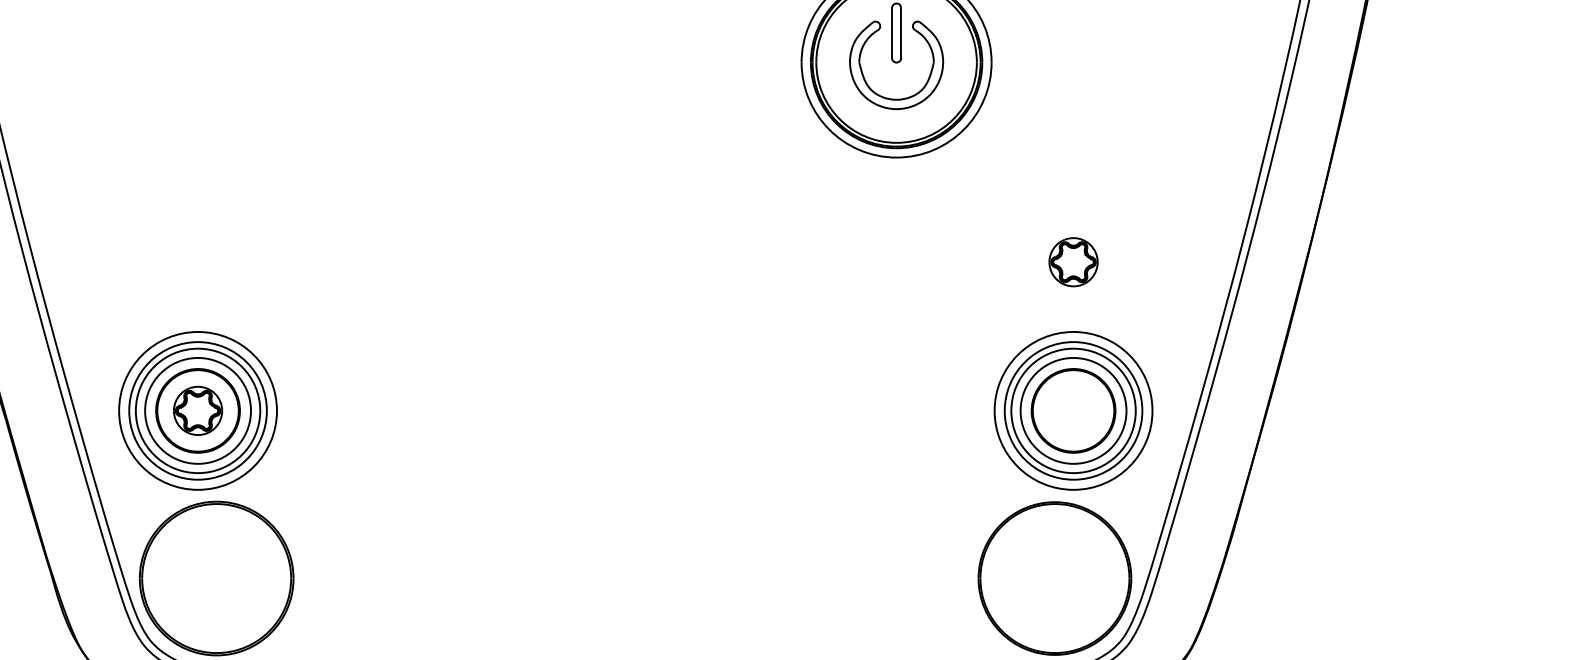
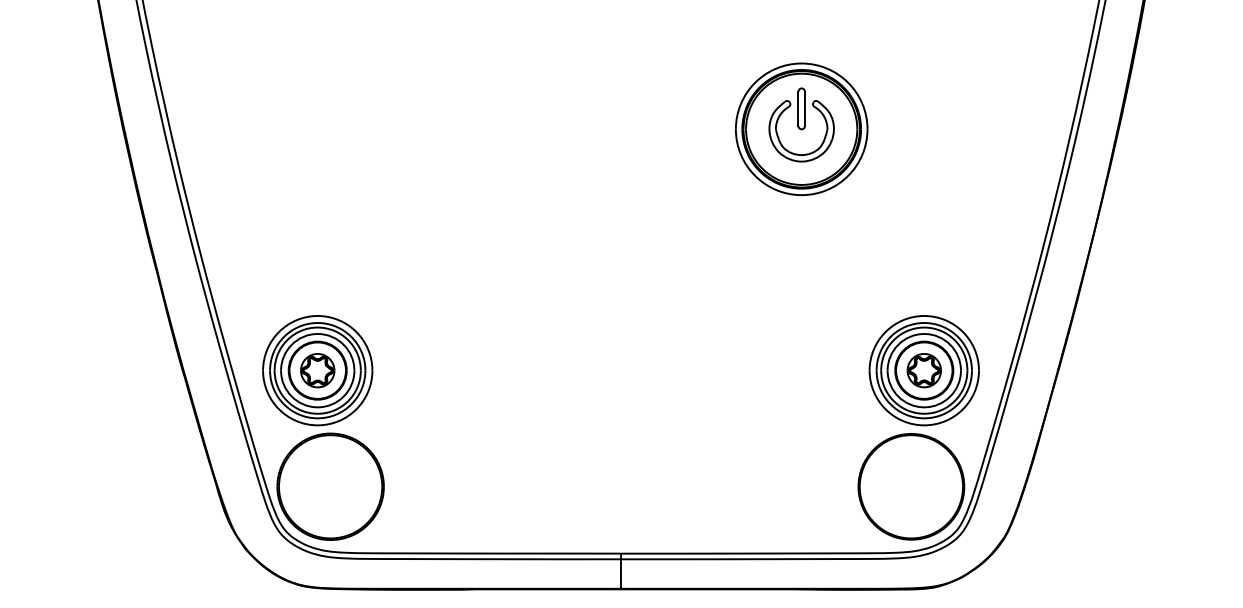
part: (1072, 262) -> (923, 370), moved

